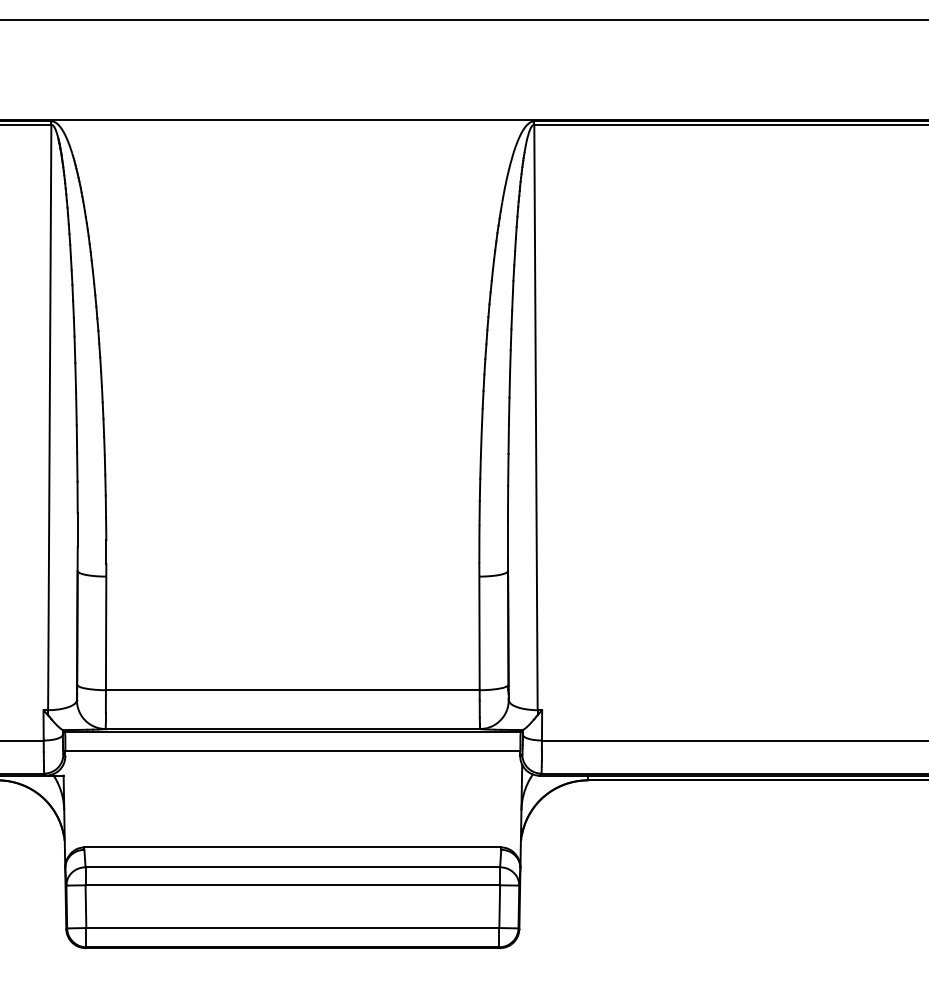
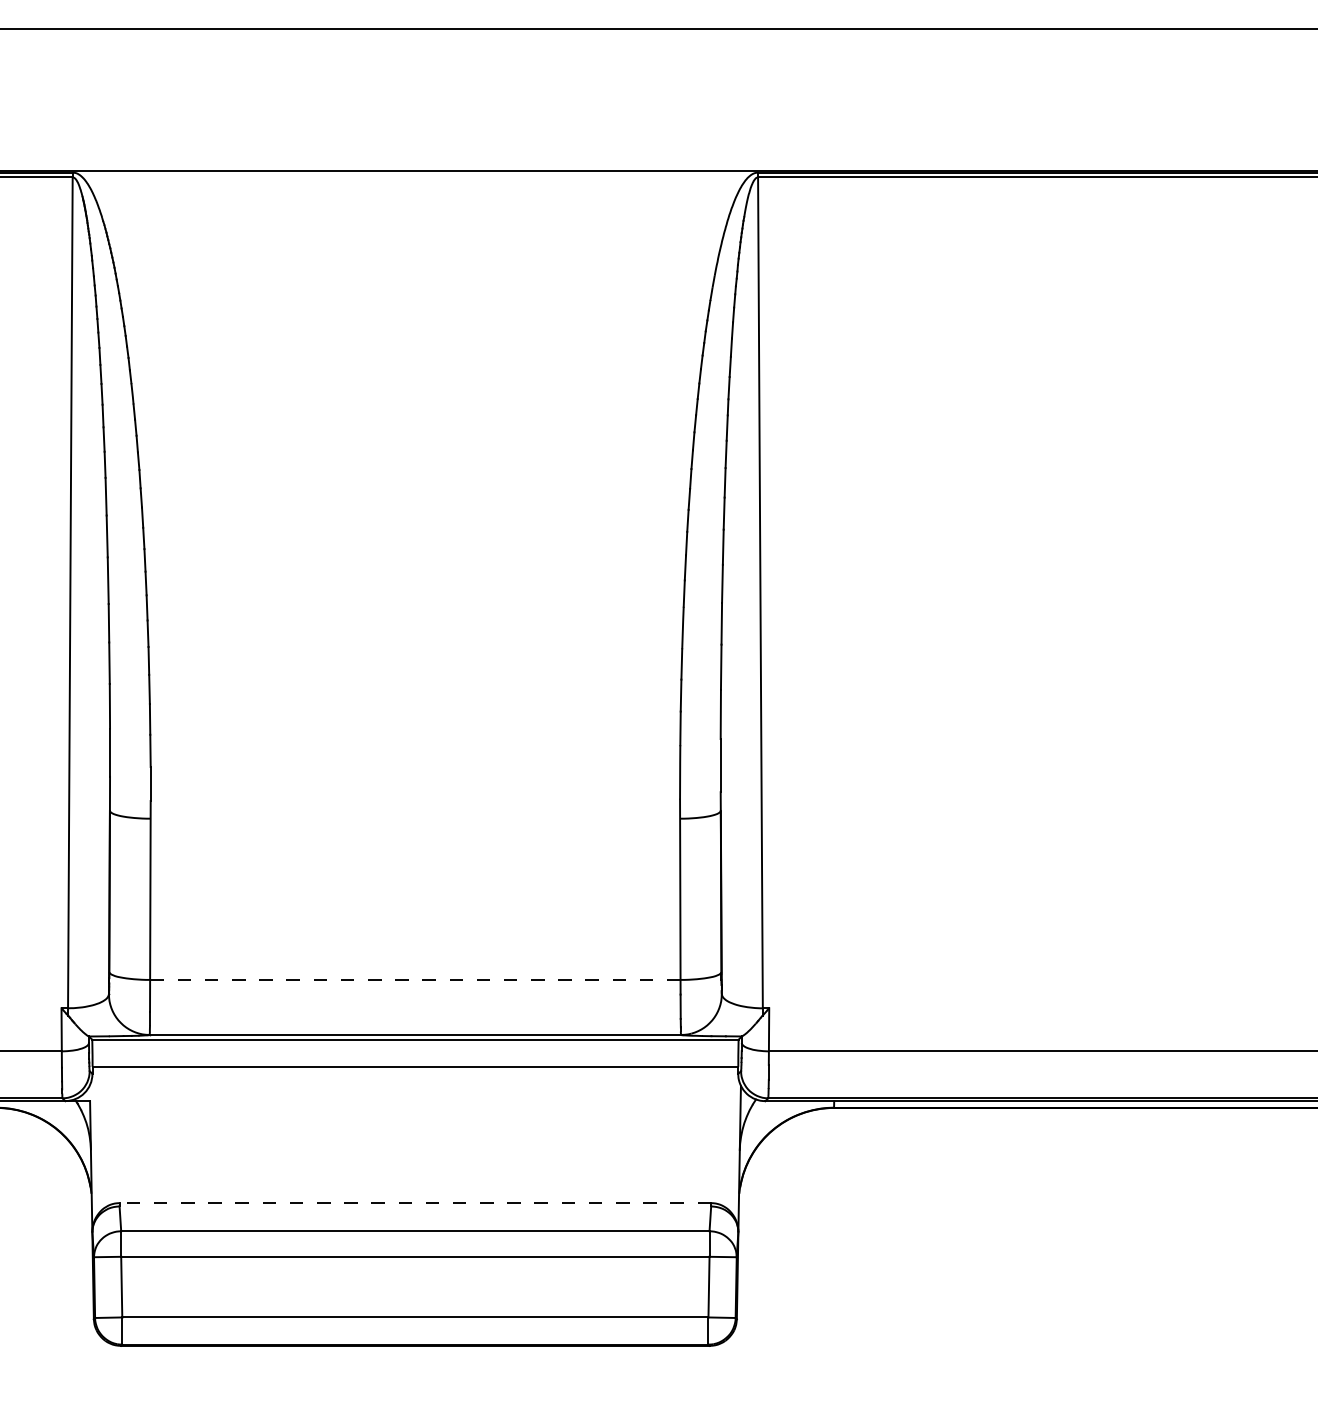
line: (292, 689) -> (414, 979), solid -> dashed
line: (292, 847) -> (415, 1203), solid -> dashed

